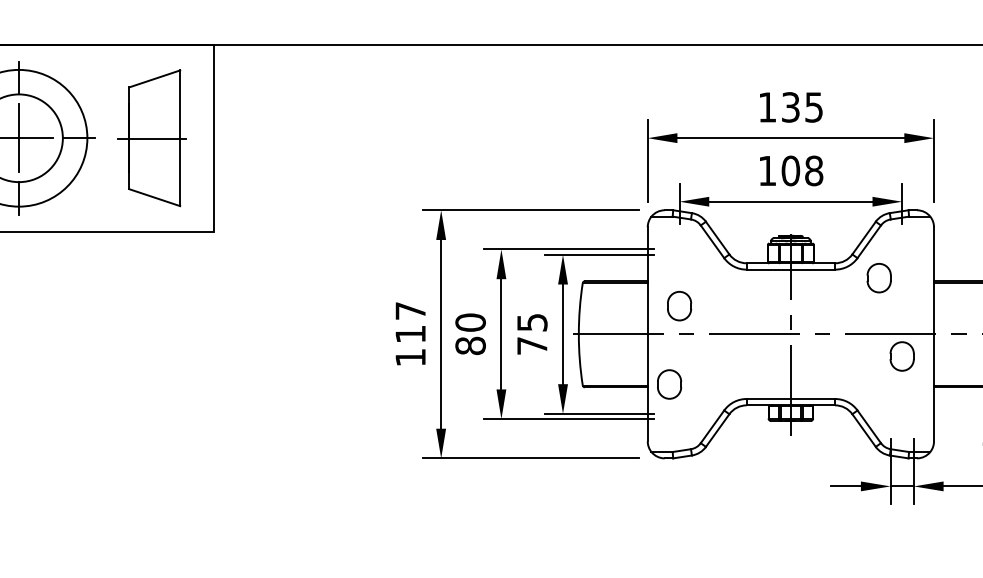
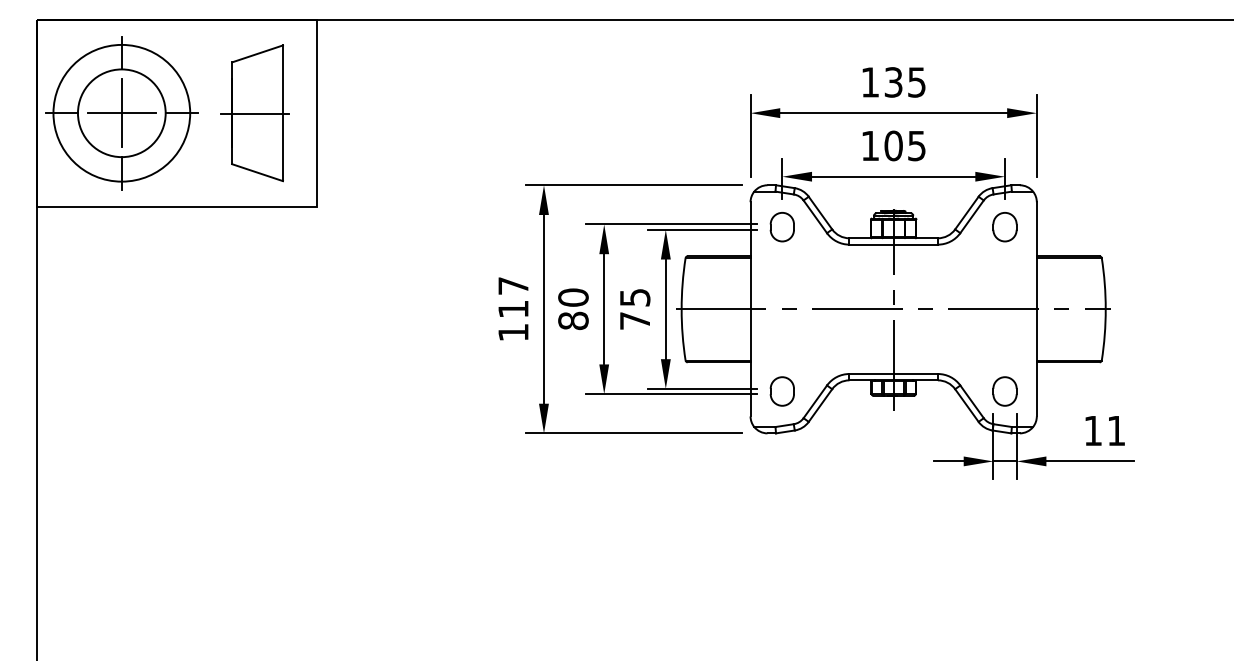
text: (813, 170) -> (916, 145), 108 -> 105
part: (878, 278) -> (1004, 227), moved
part: (678, 306) -> (781, 227), moved
part: (901, 356) -> (1004, 391), moved
part: (668, 384) -> (781, 391), moved

